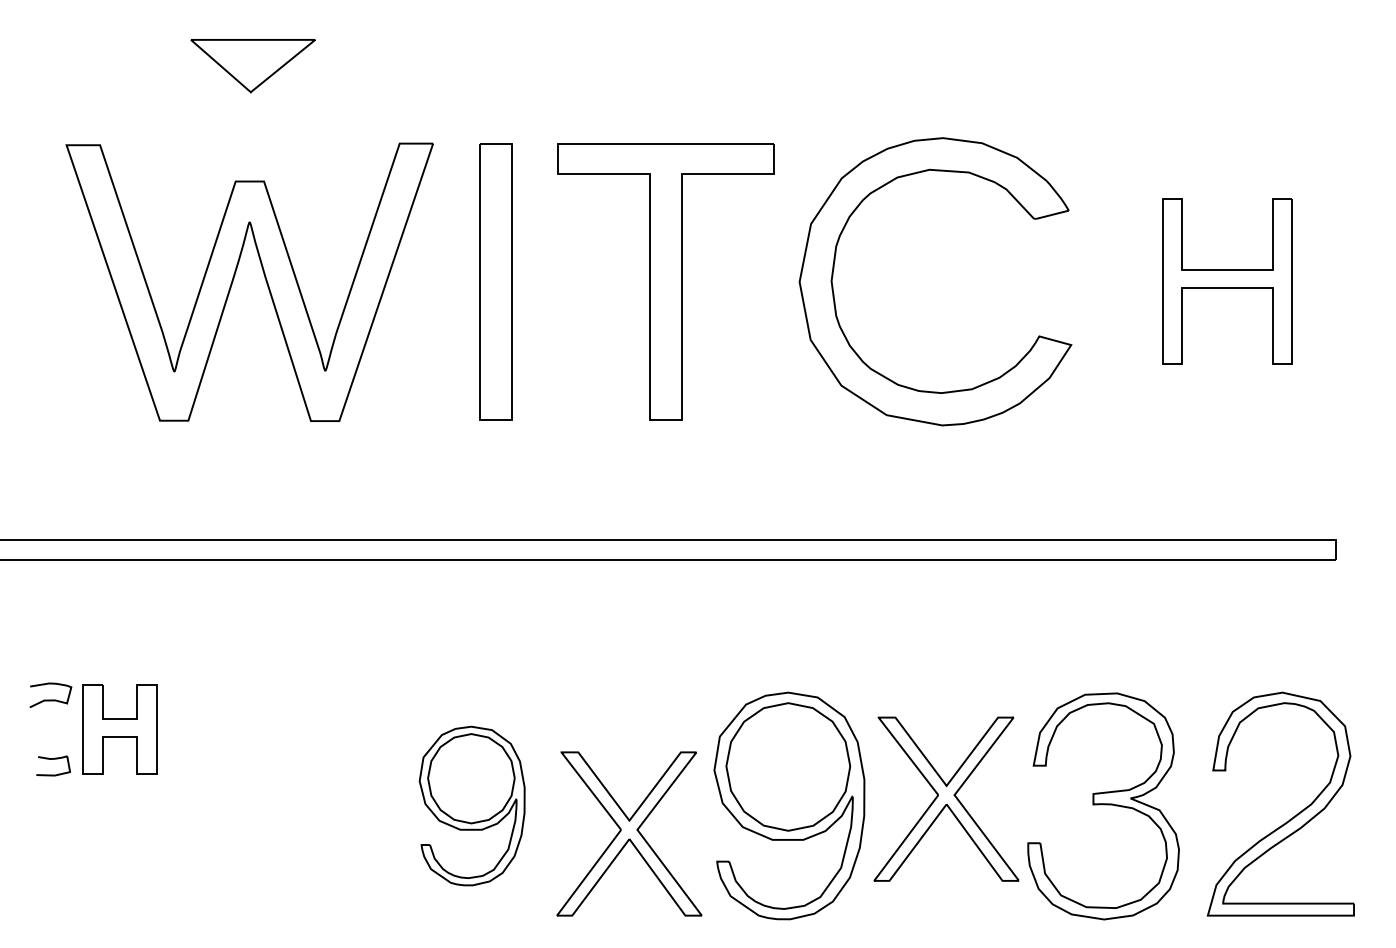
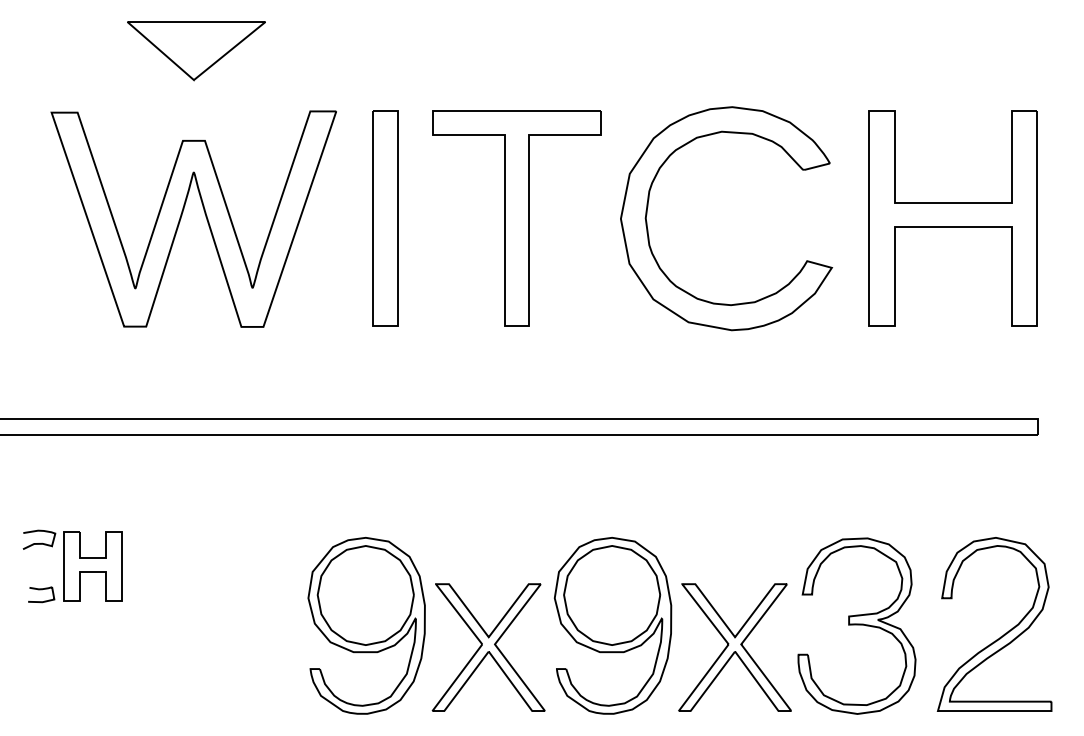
part: (253, 66) -> (196, 51), size x1.43
part: (1226, 281) -> (952, 218), size x1.67
part: (945, 799) -> (734, 647), moved
part: (472, 805) -> (366, 625), size x1.43

